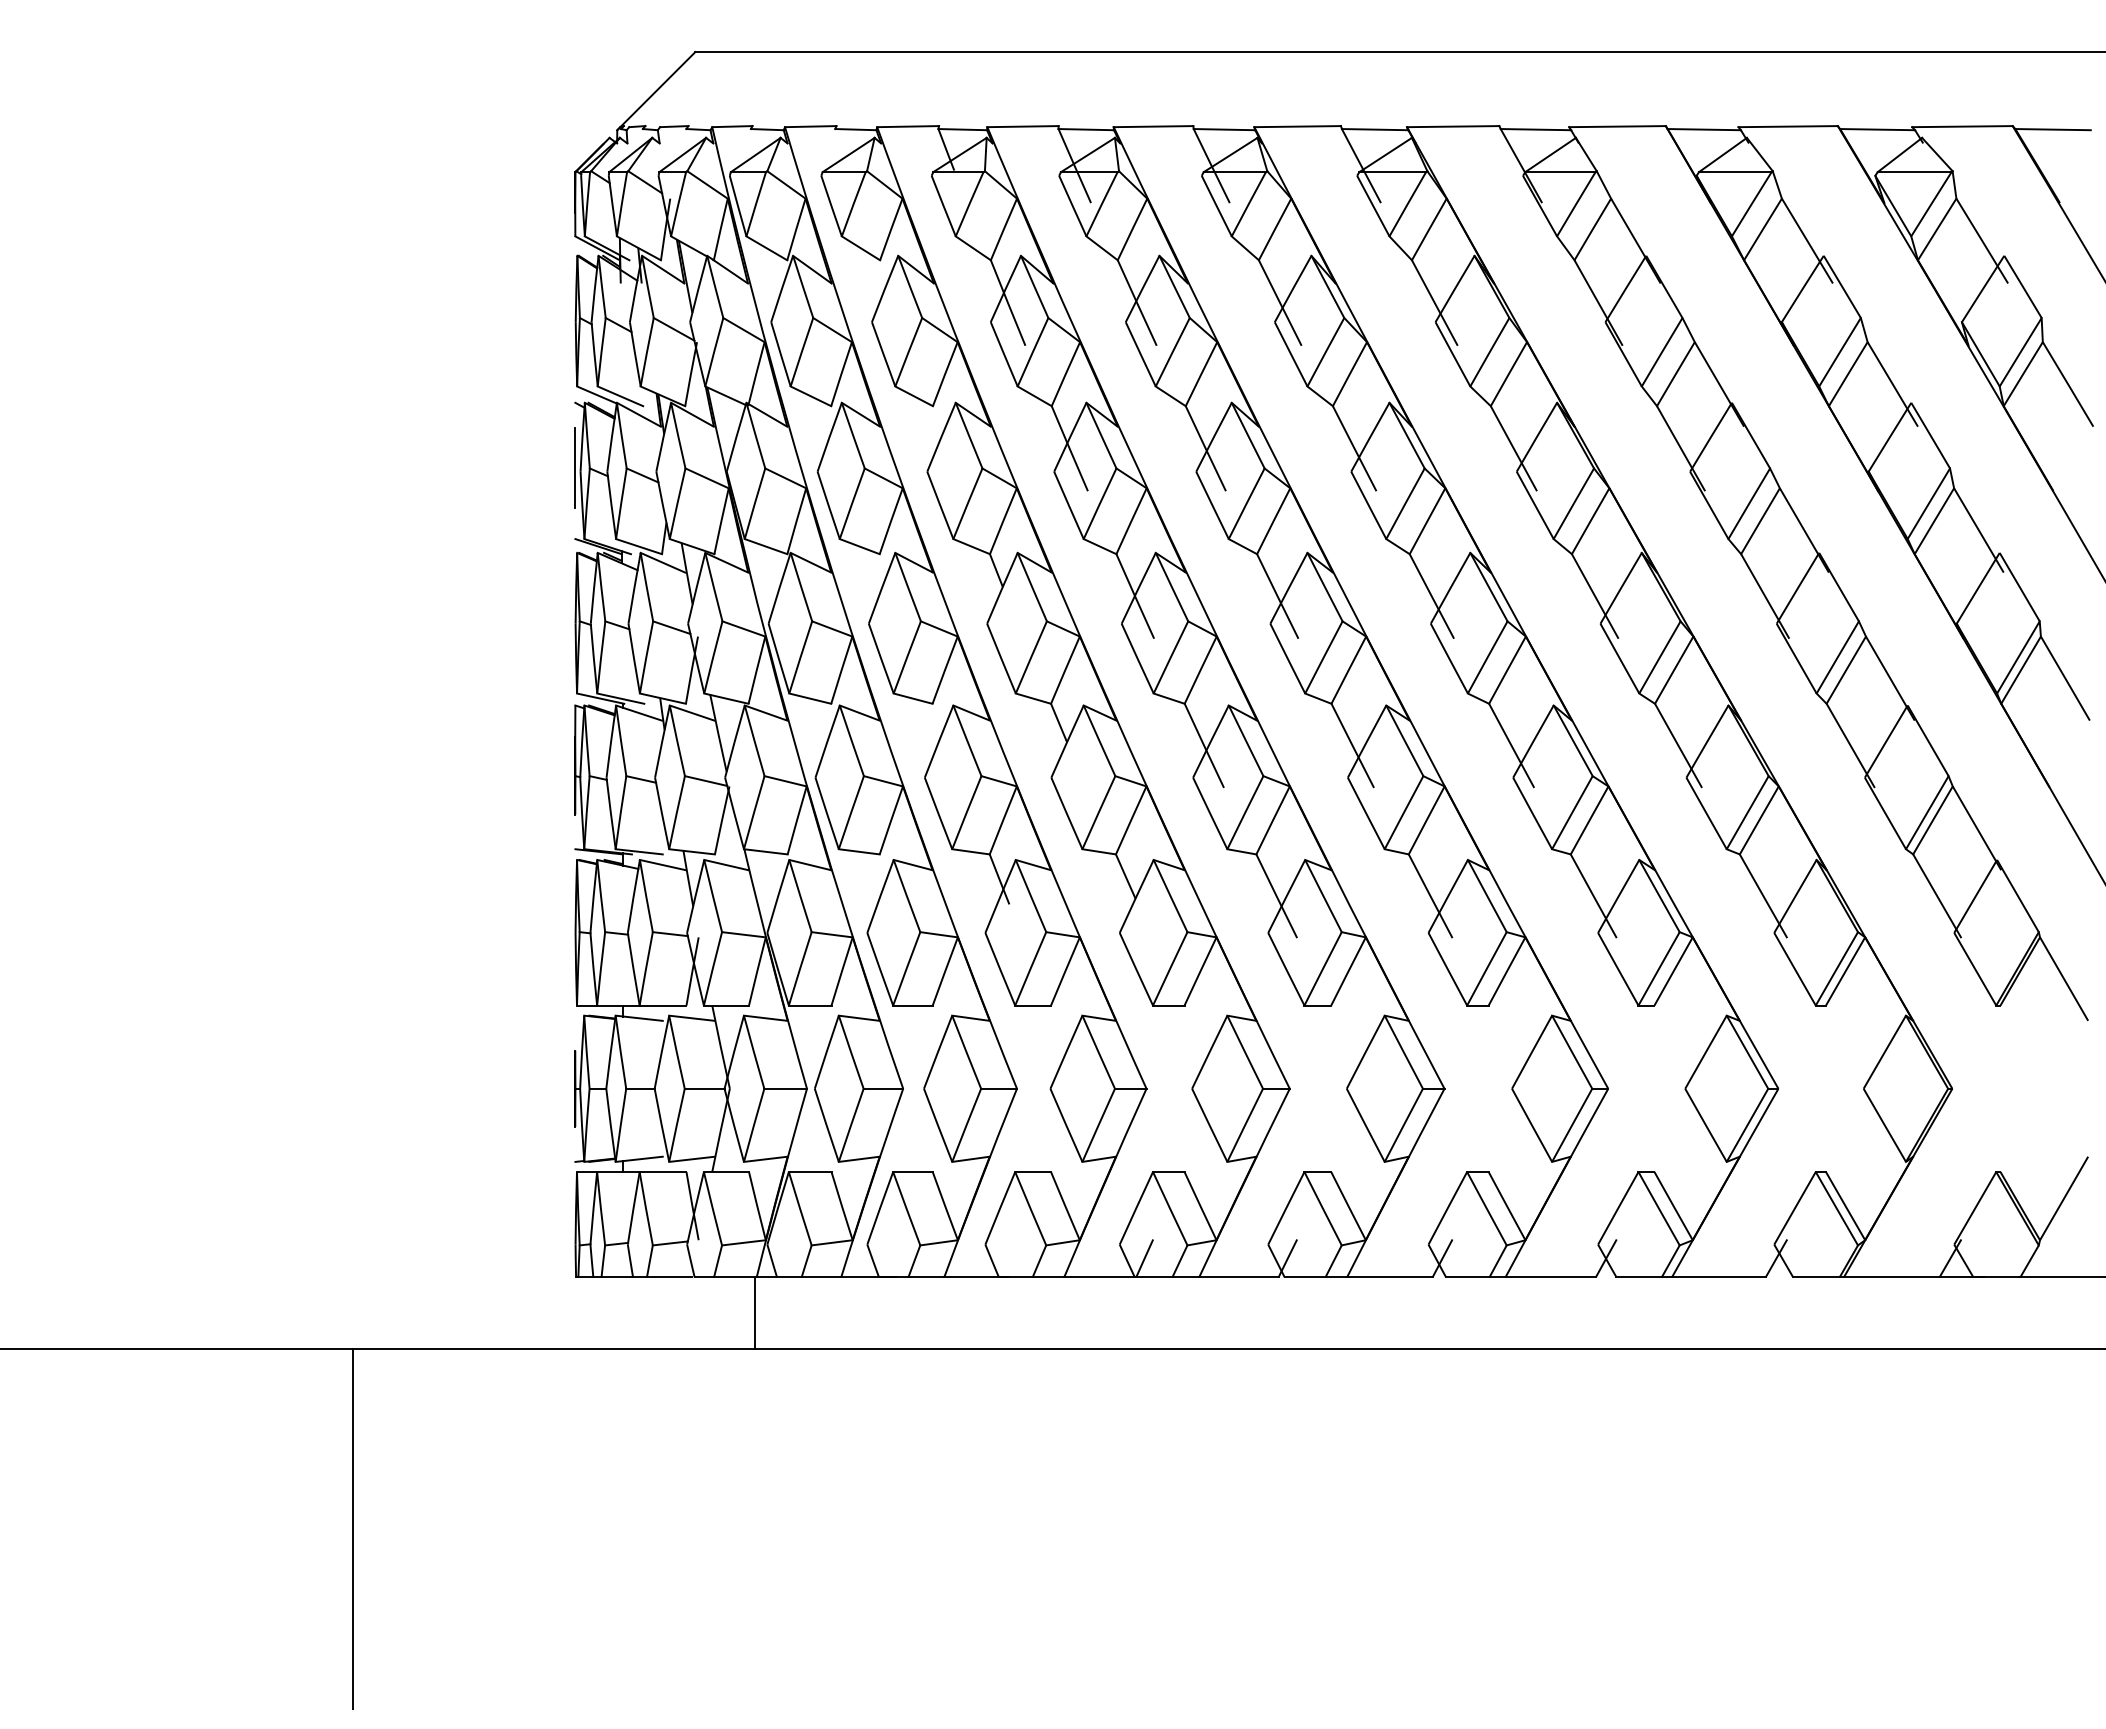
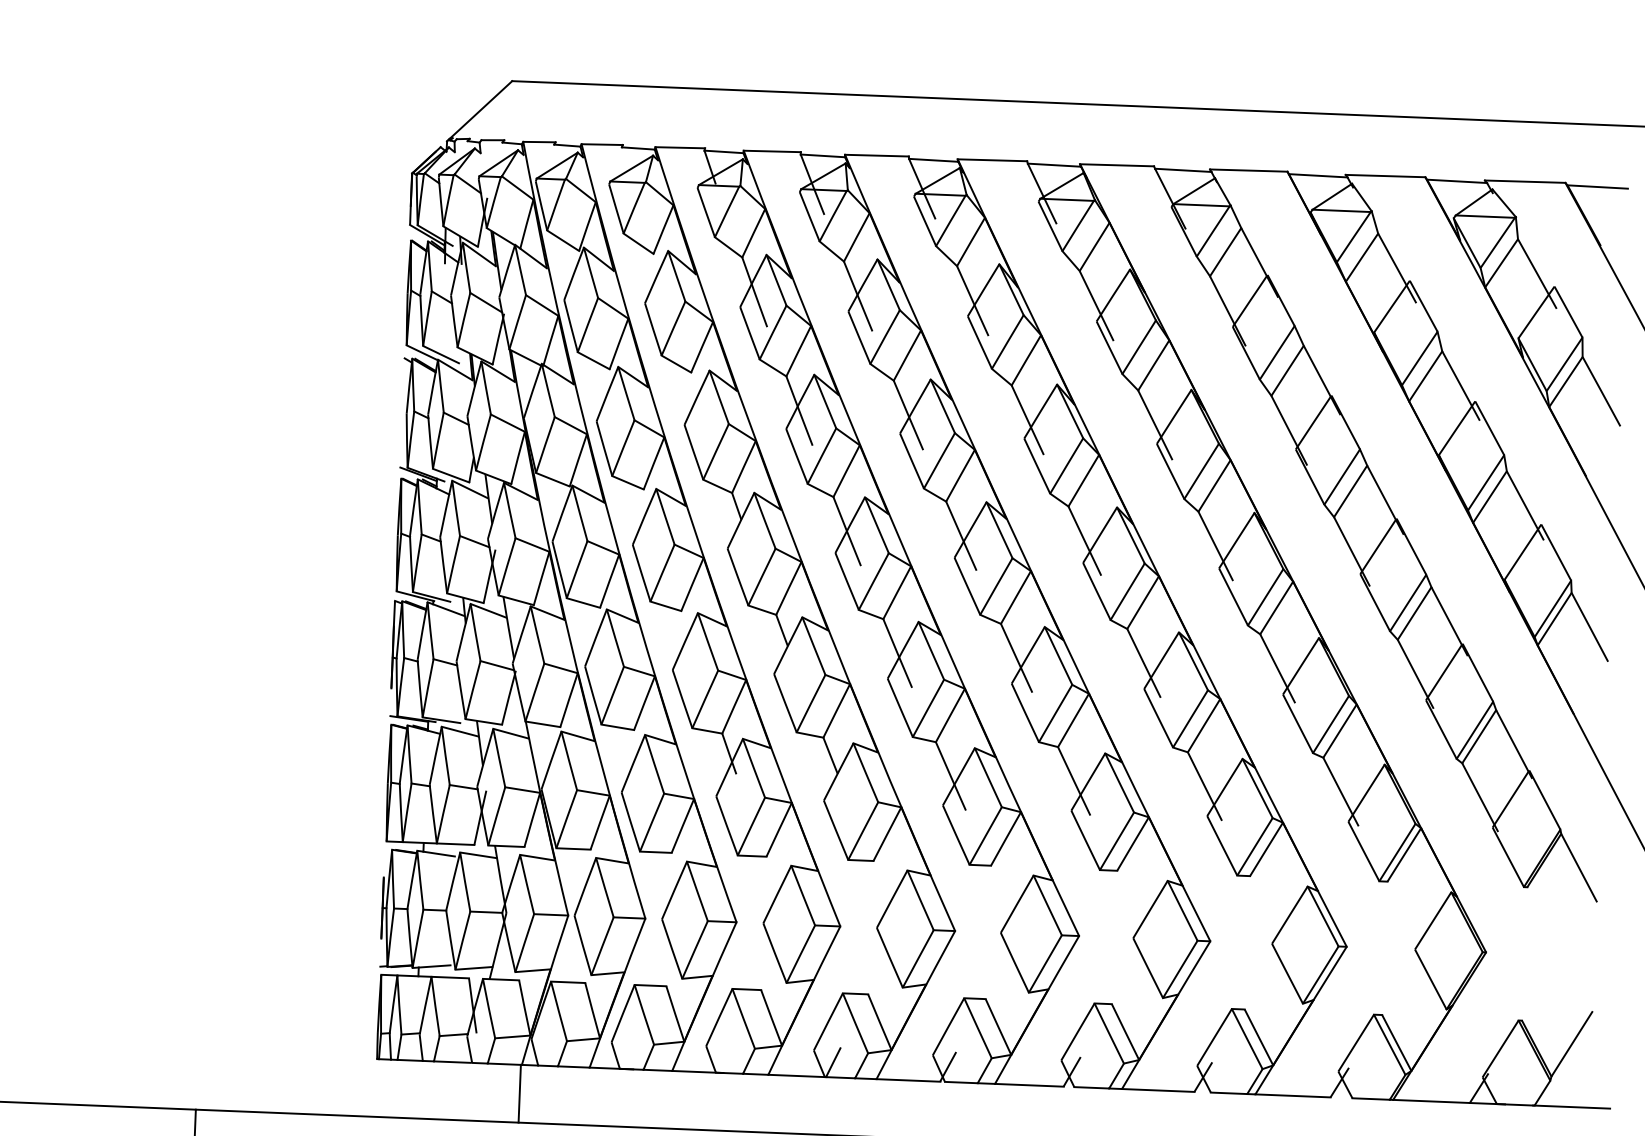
line: (575, 468) -> (402, 411), removed

